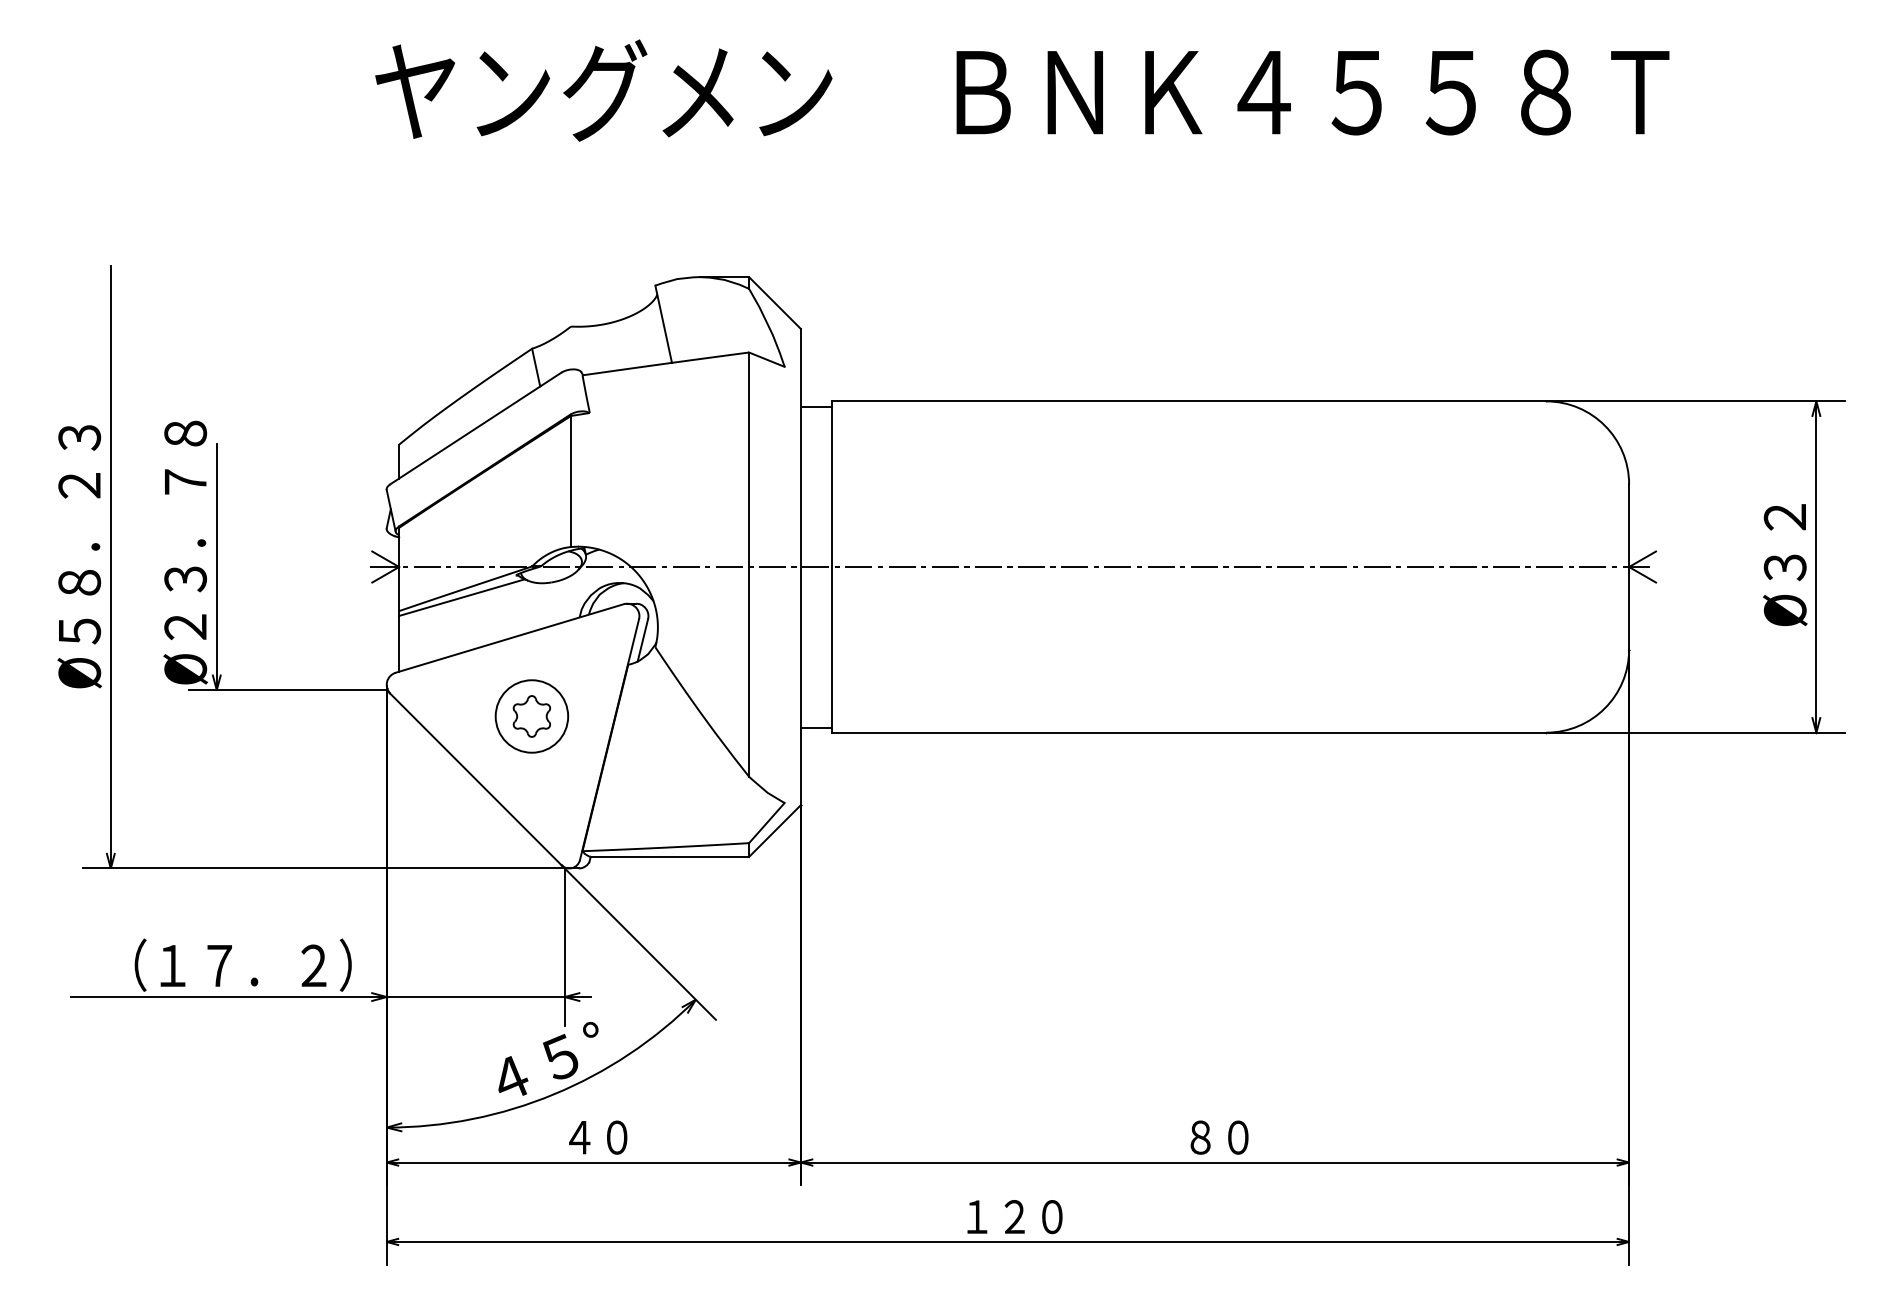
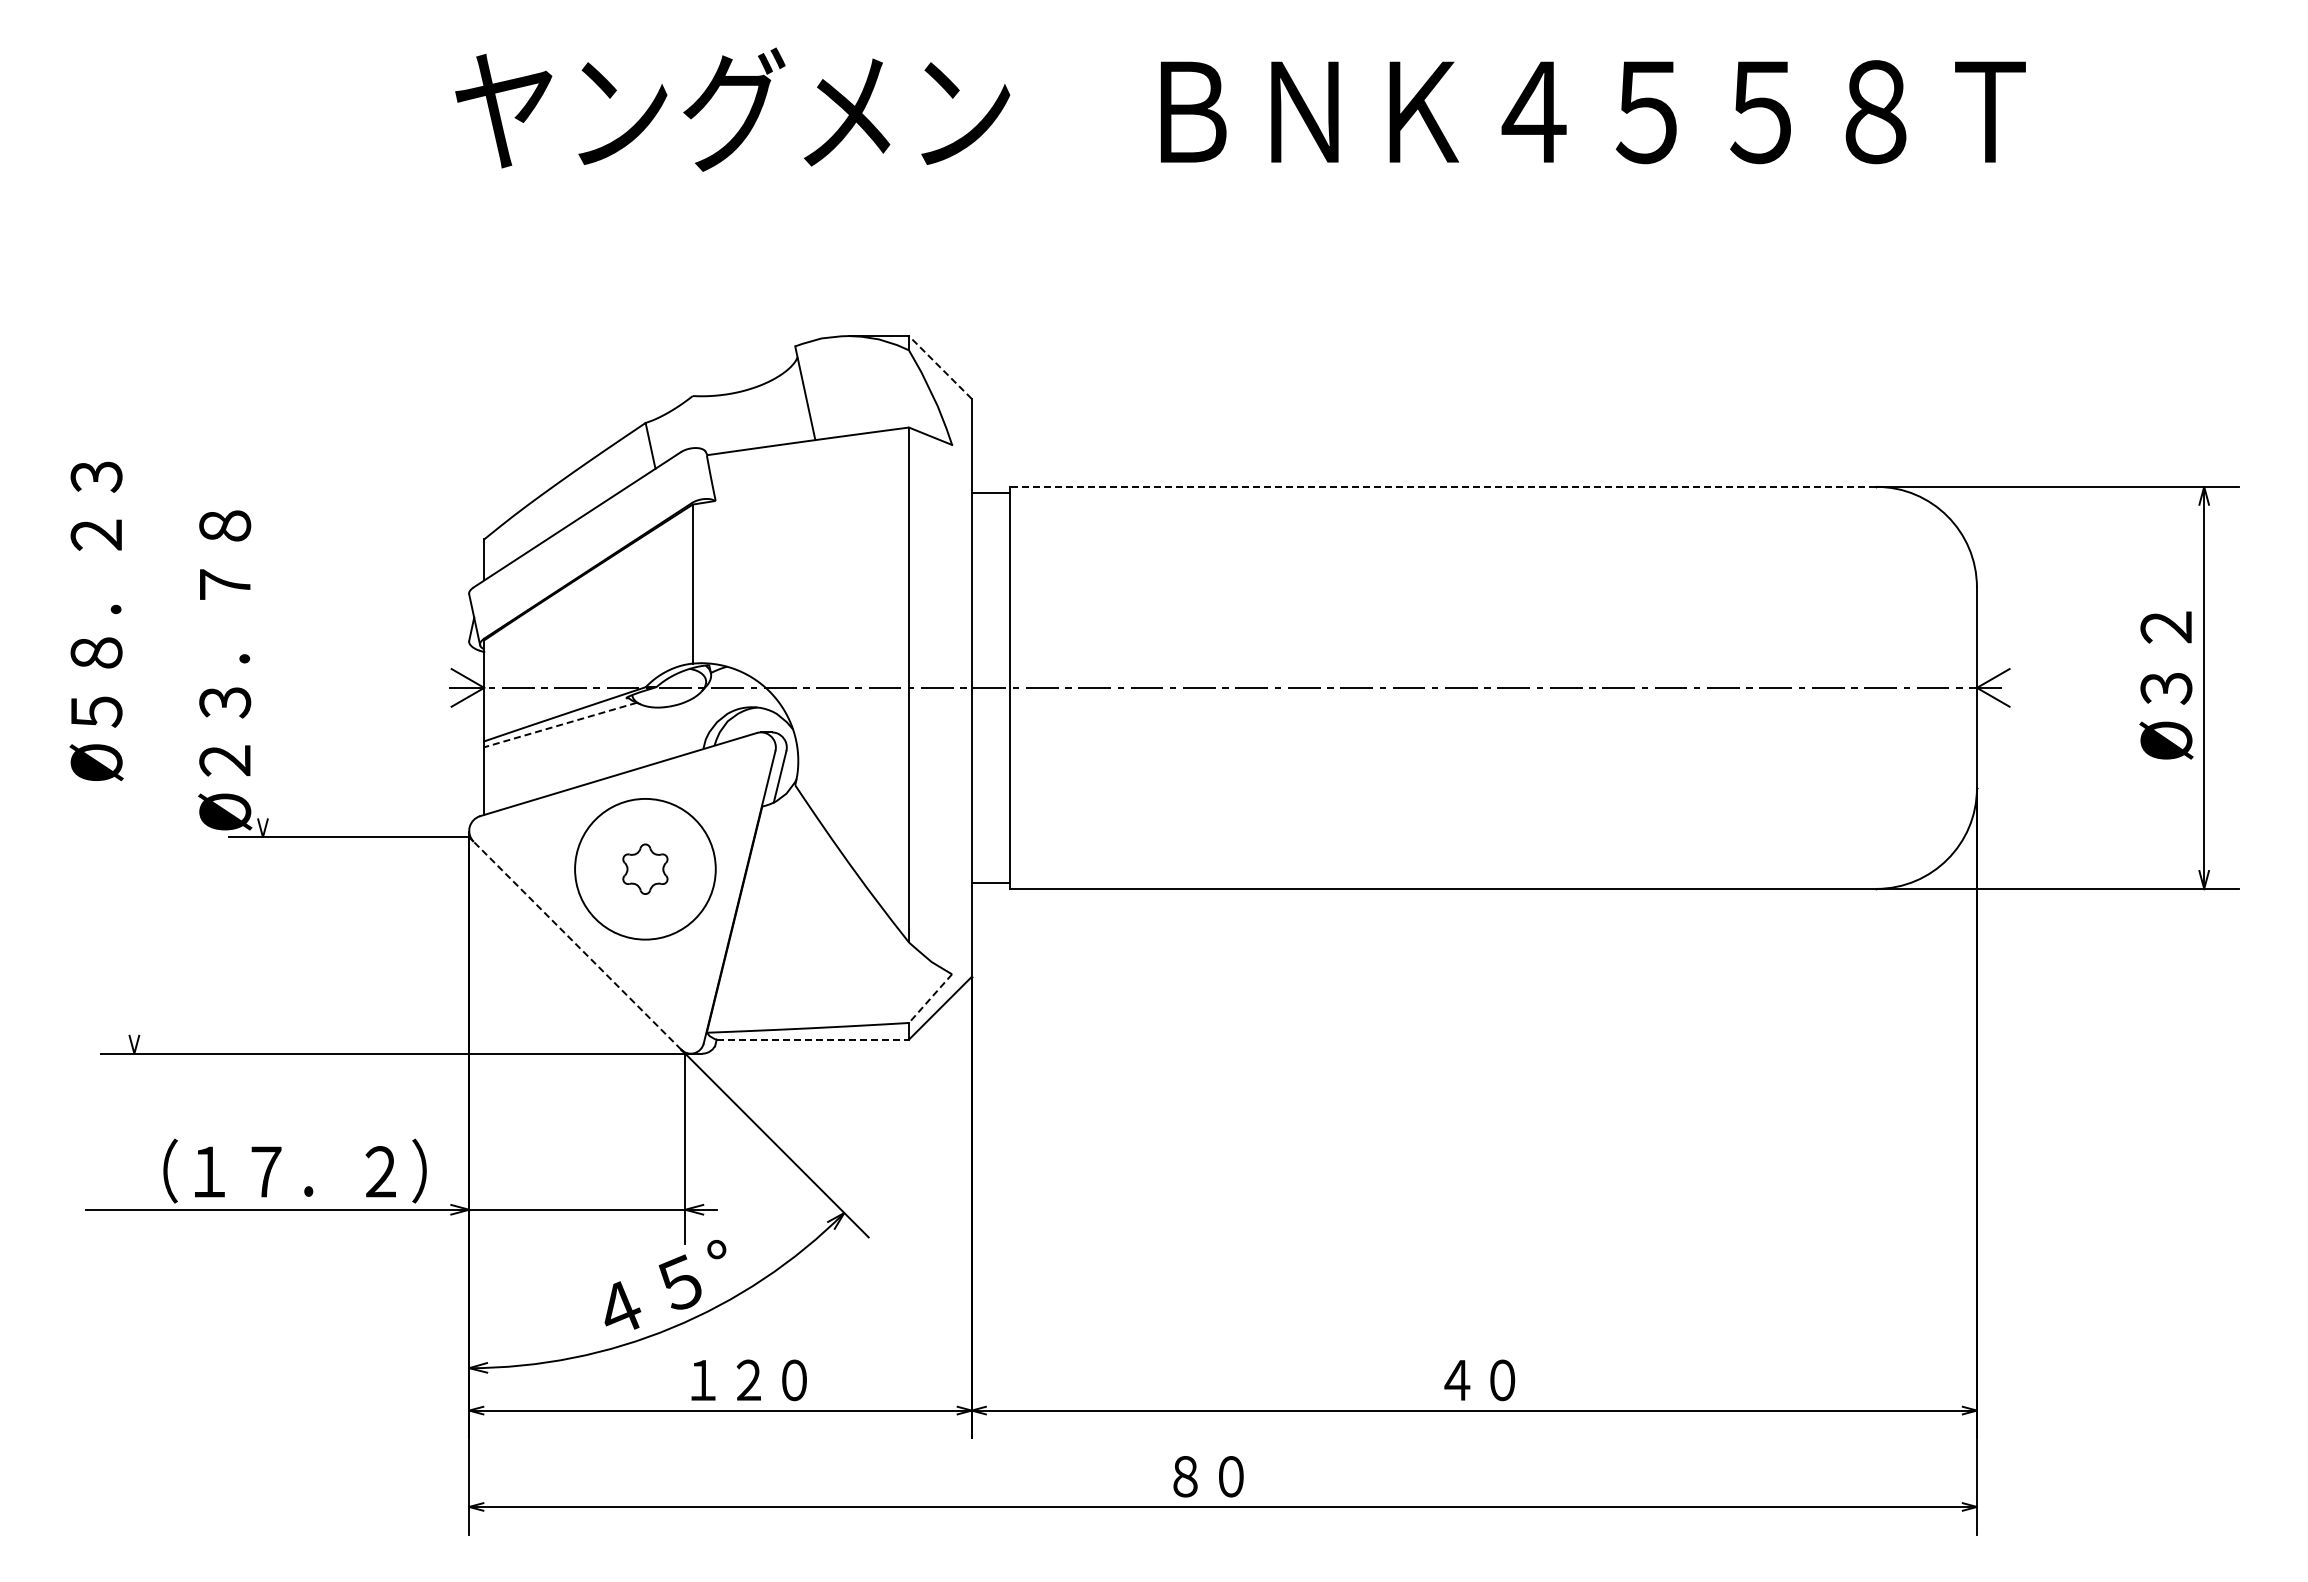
line: (775, 303) -> (940, 367), solid -> dashed
line: (1188, 401) -> (1442, 486), solid -> dashed
text: (79, 556) -> (96, 621), moved
line: (110, 566) -> (134, 687), removed
line: (216, 566) -> (262, 687), removed
line: (461, 598) -> (560, 725), solid -> dashed
circle: (531, 716) -> (645, 869), size x1.6
line: (475, 779) -> (577, 945), solid -> dashed
line: (766, 822) -> (930, 998), solid -> dashed
line: (670, 856) -> (813, 1039), solid -> dashed
text: (616, 1137) -> (748, 1380), ４０ -> １２０
text: (1201, 1137) -> (1457, 1380), ８０ -> ４０
text: (1014, 1216) -> (1231, 1476), １２０ -> ８０

